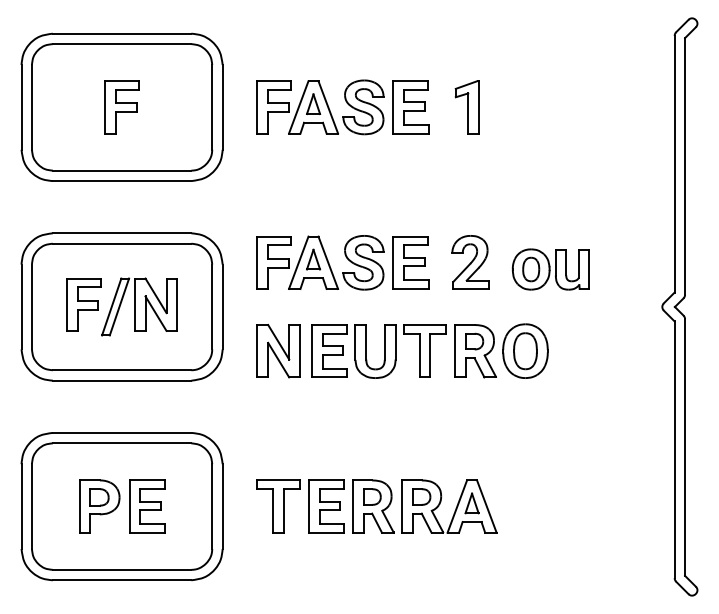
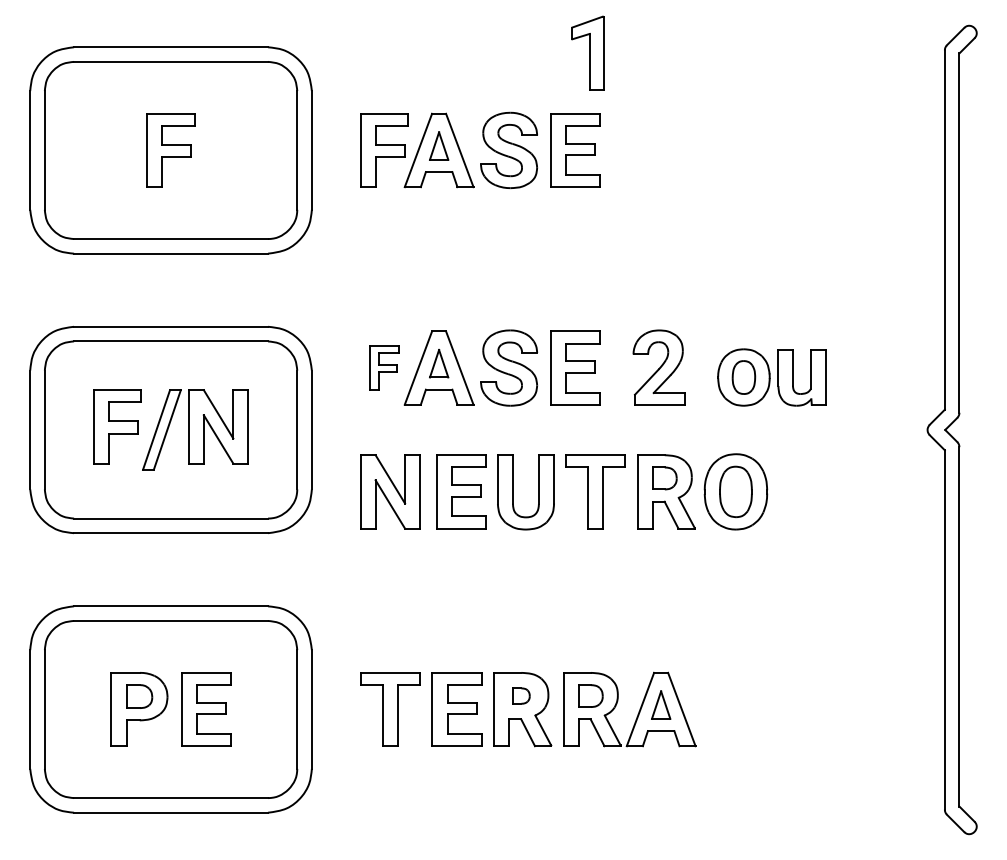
part: (466, 106) -> (587, 52), moved
part: (274, 262) -> (384, 367), size x0.6
part: (372, 496) -> (521, 695), size x0.7

